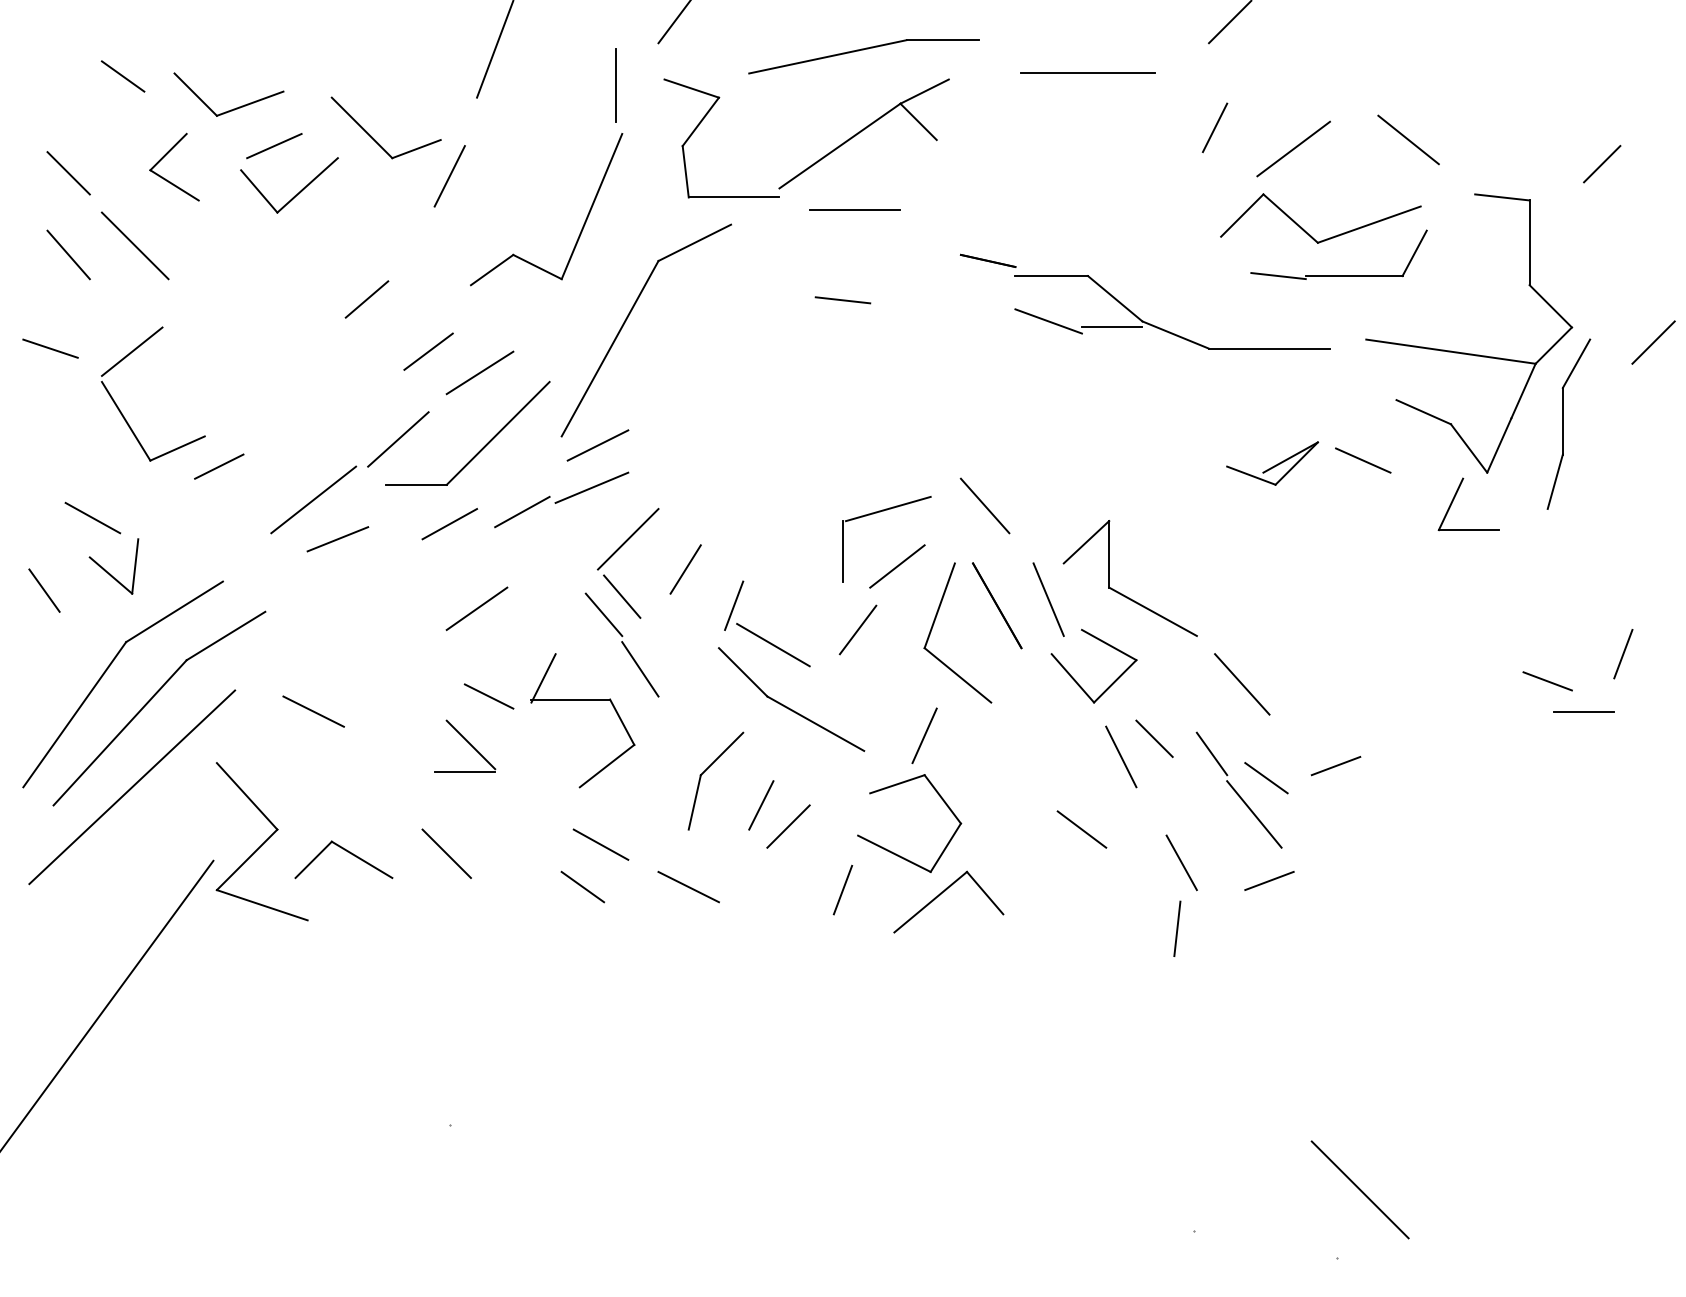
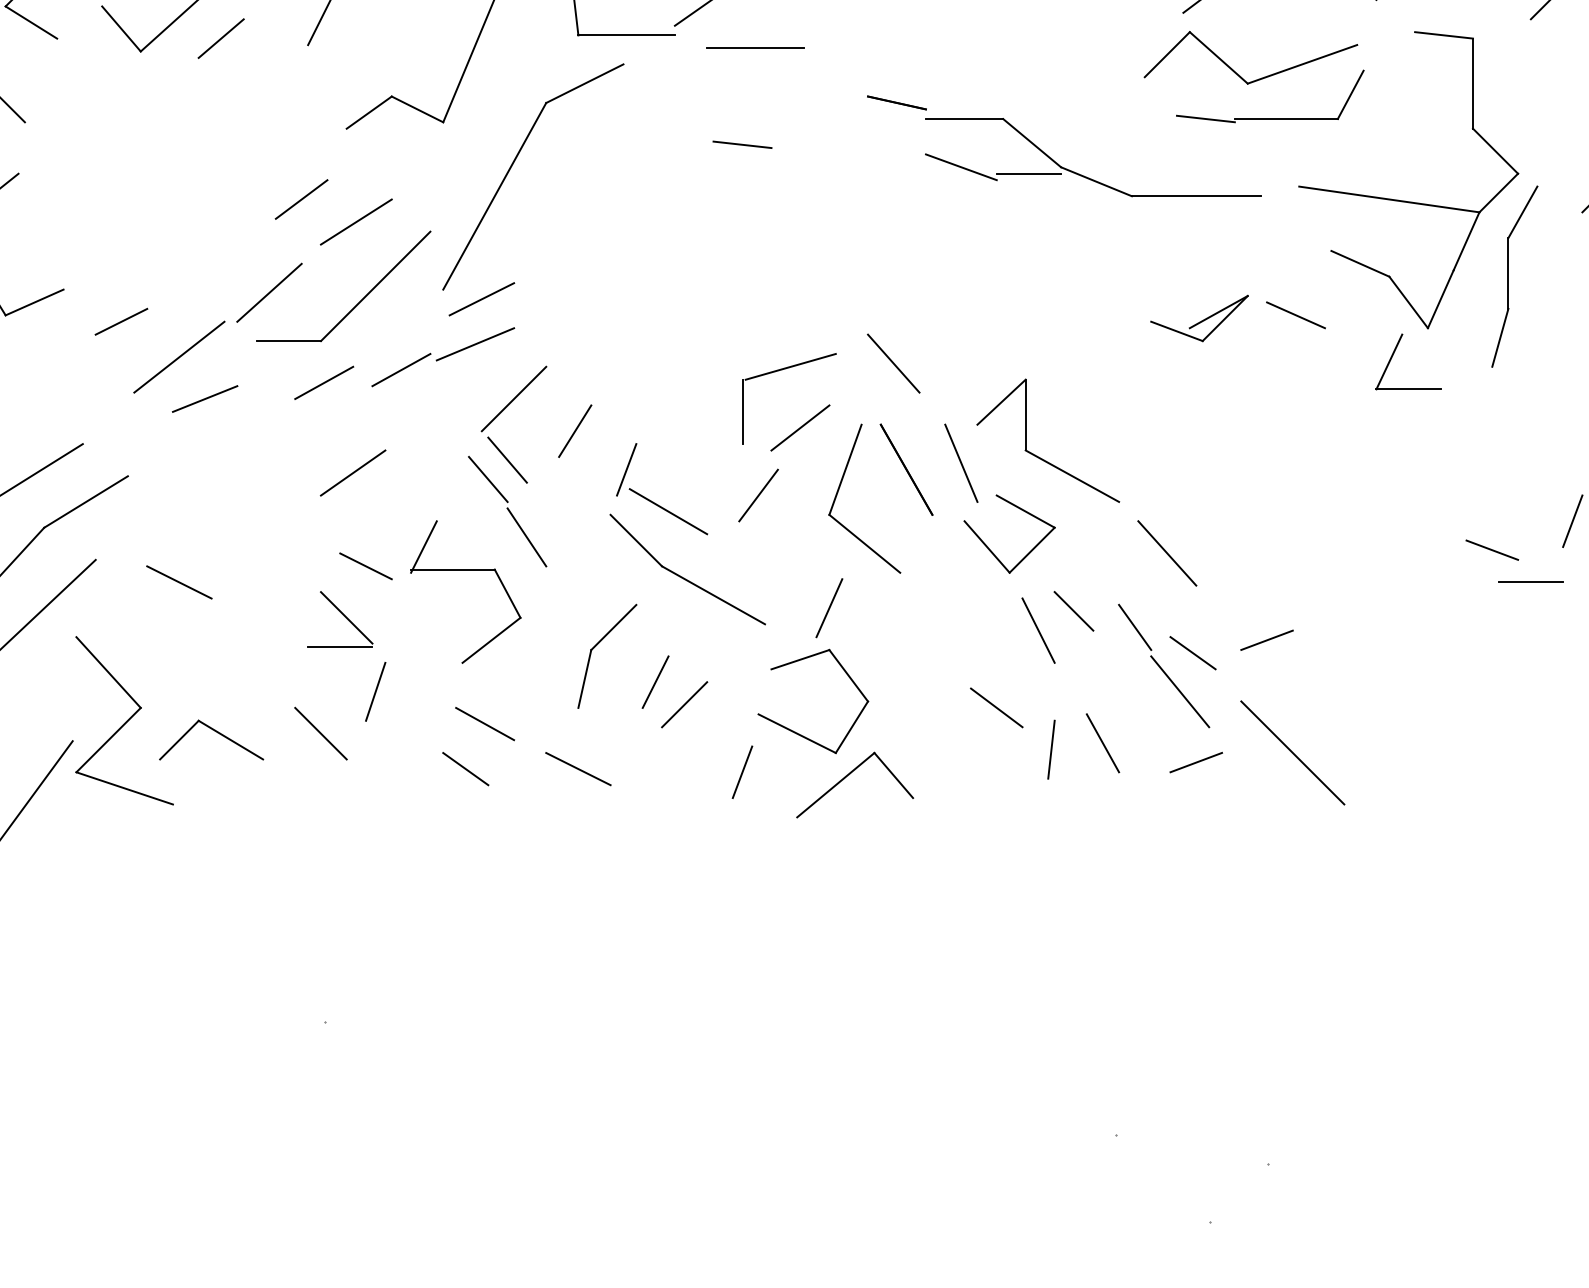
line: (366, 299) -> (220, 38), moved
line: (219, 466) -> (121, 321), moved
line: (498, 814) -> (376, 691), added
line: (1177, 928) -> (1051, 749), moved
line: (1359, 1189) -> (1292, 752), moved

